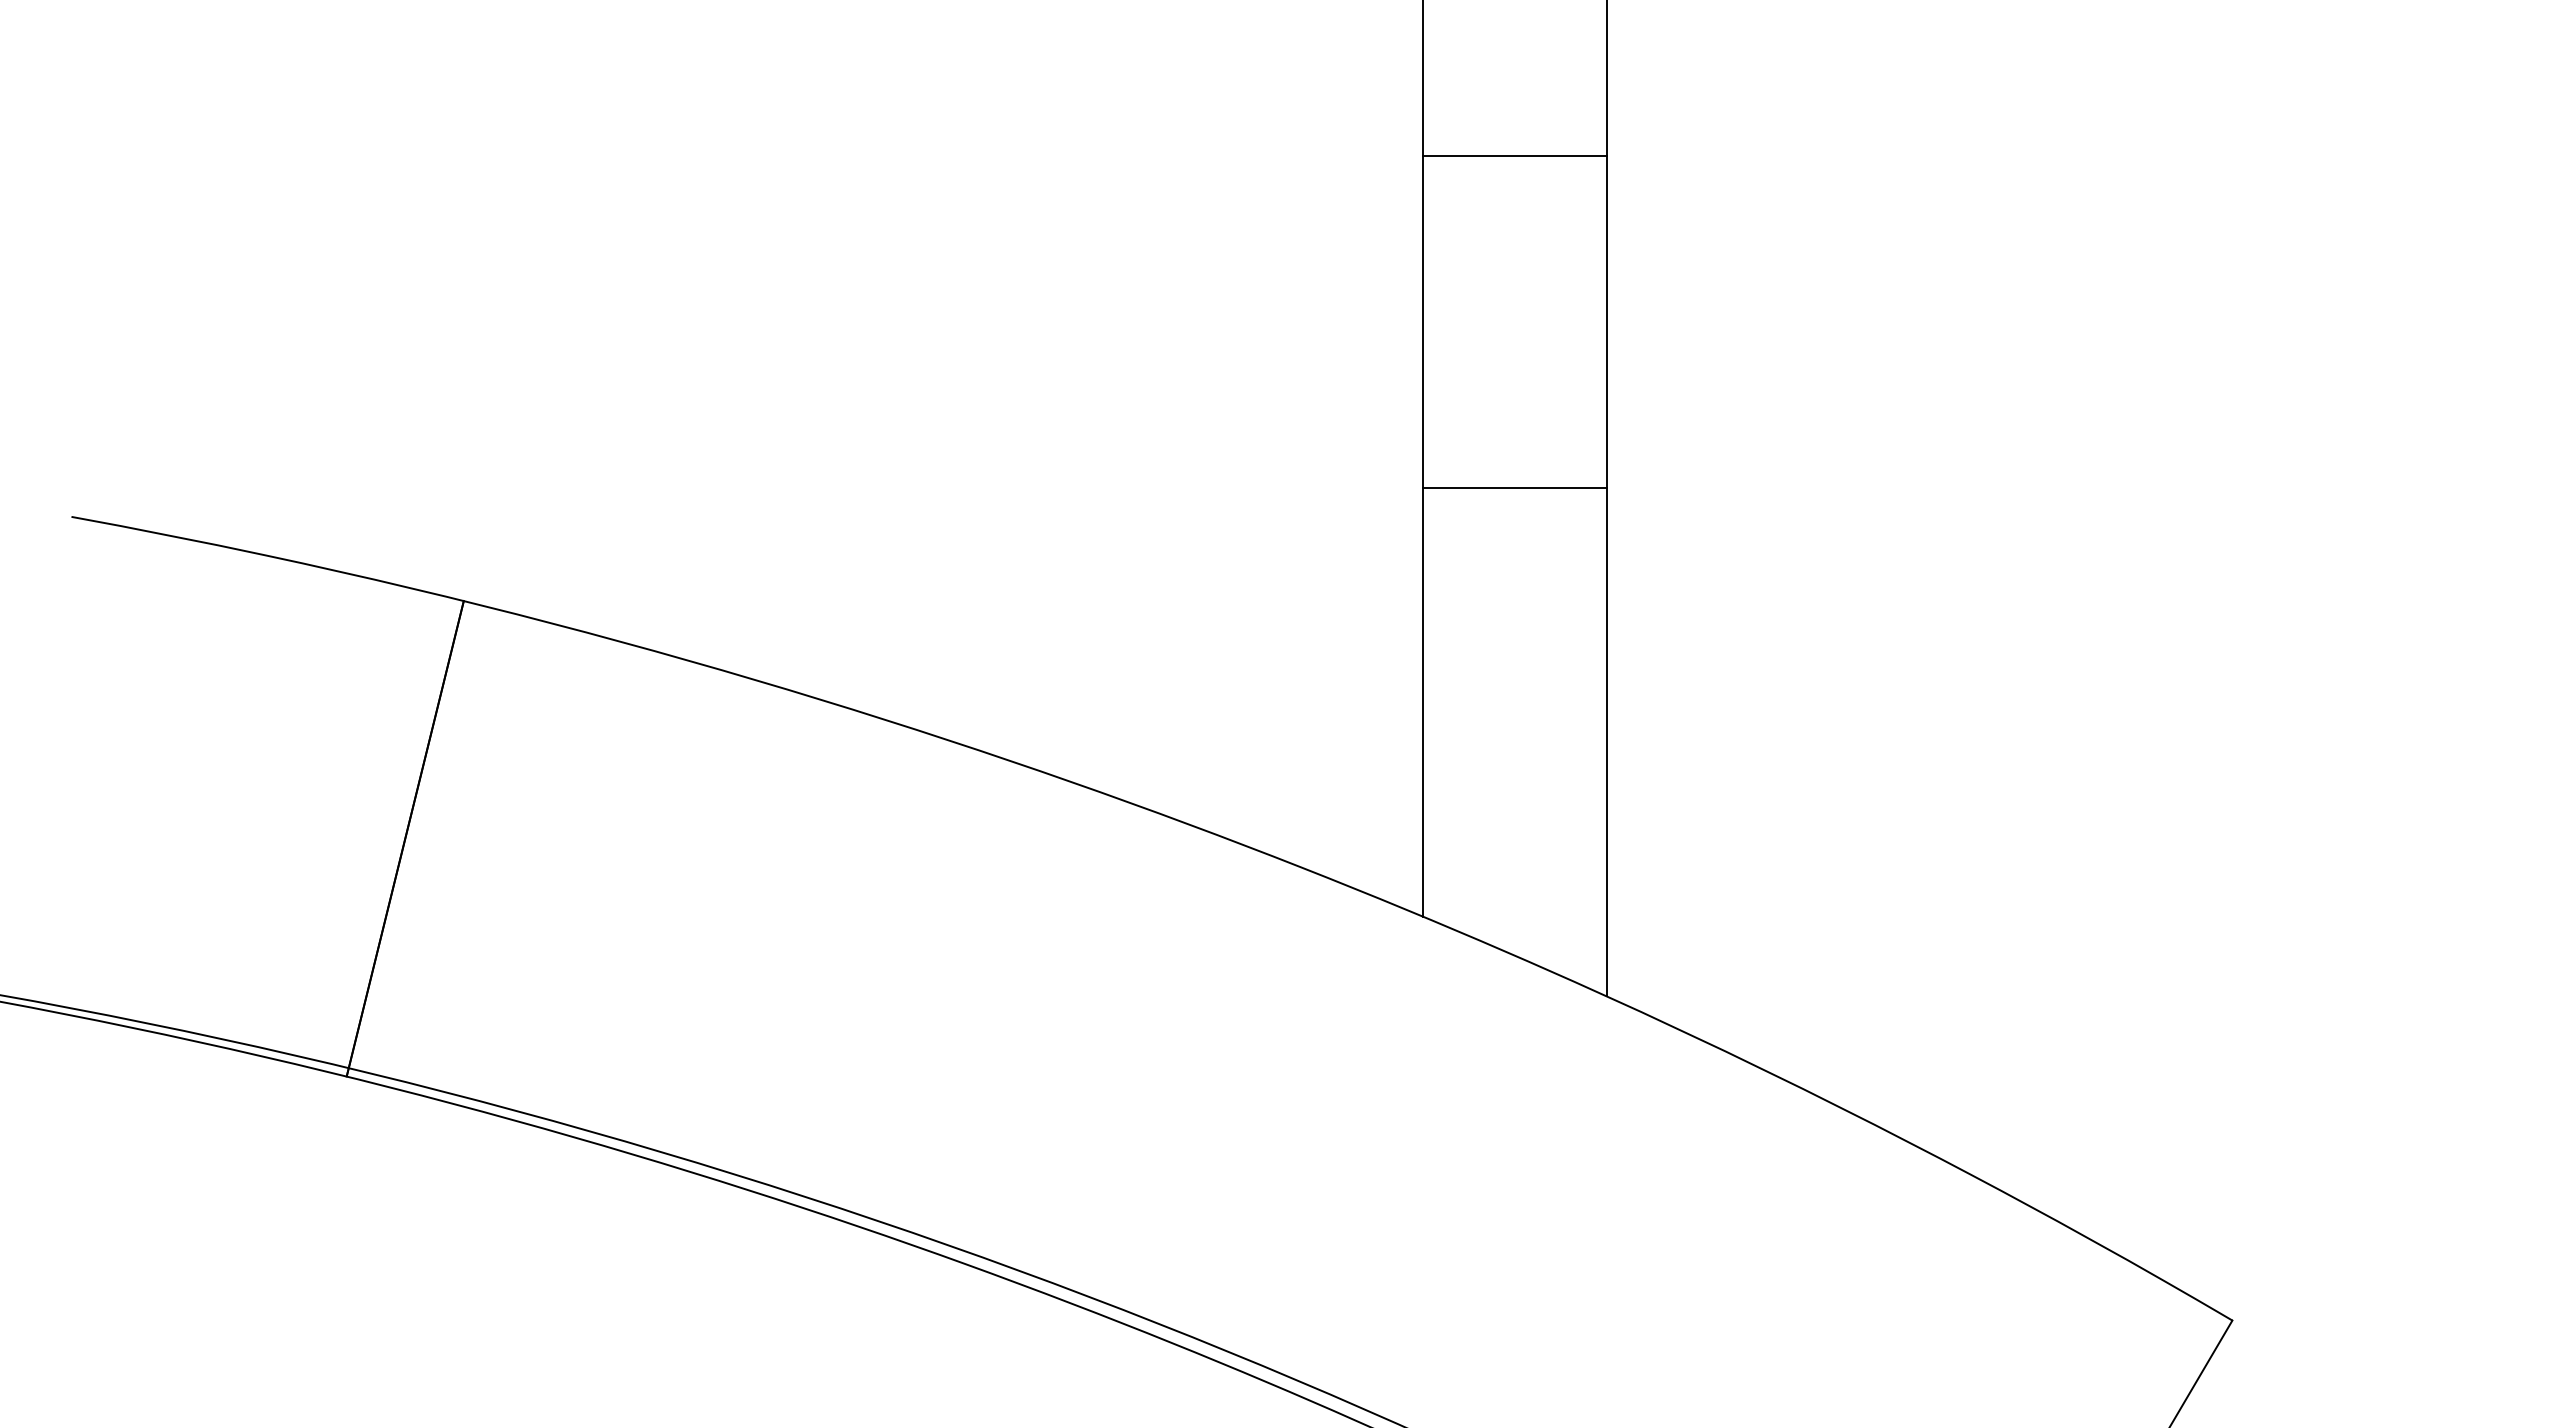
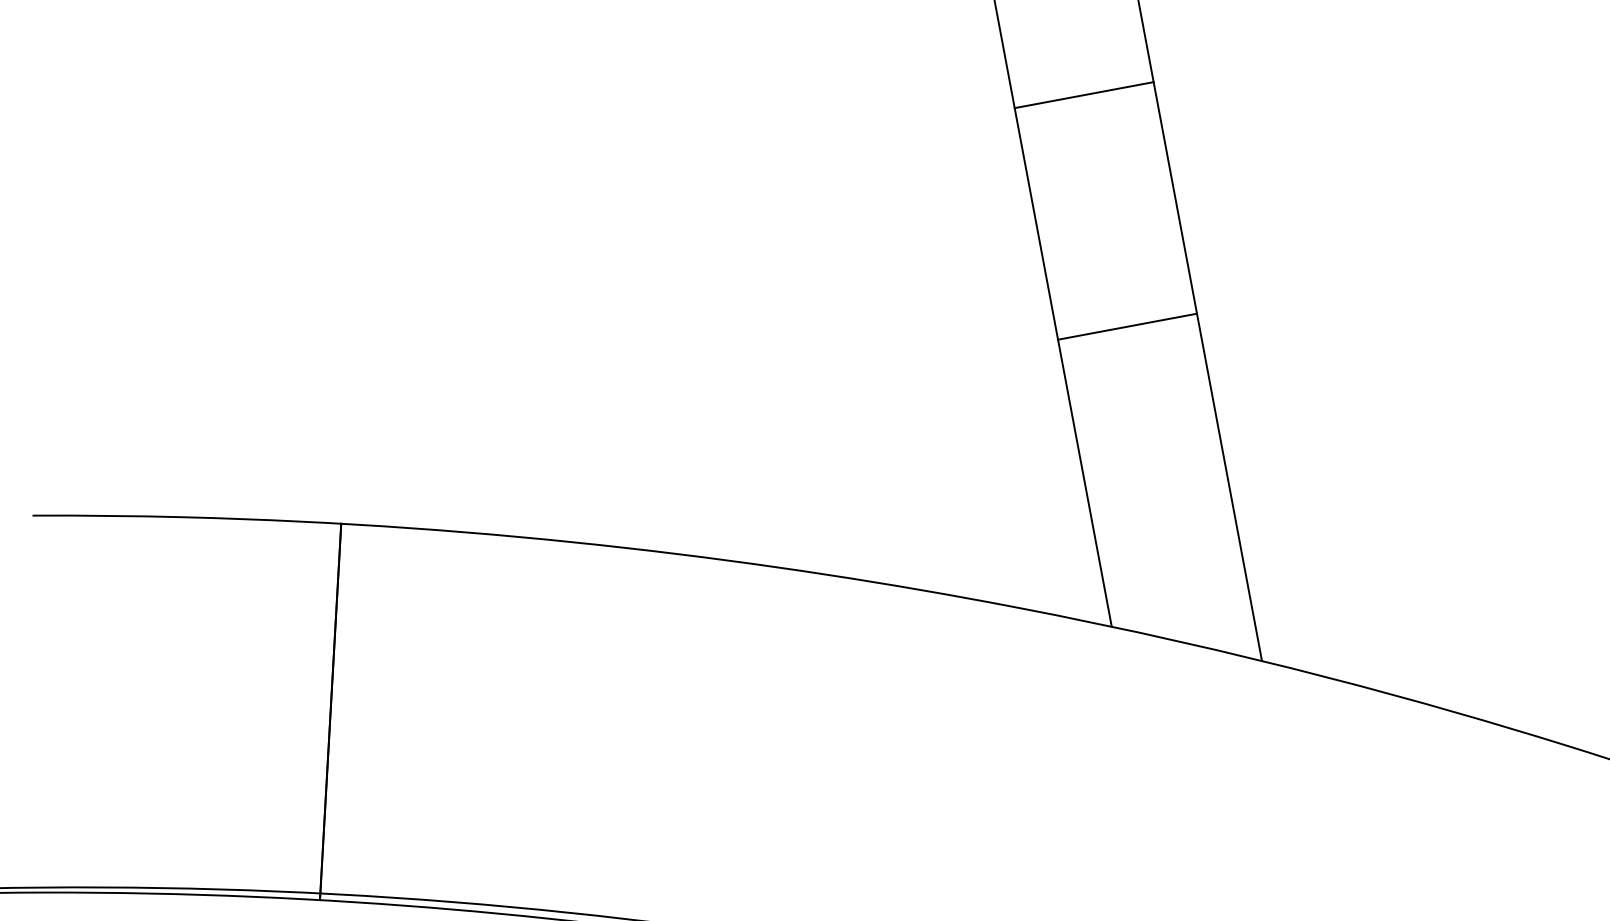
line: (1514, 156) -> (1083, 95), moved
line: (1514, 488) -> (1127, 326), moved

